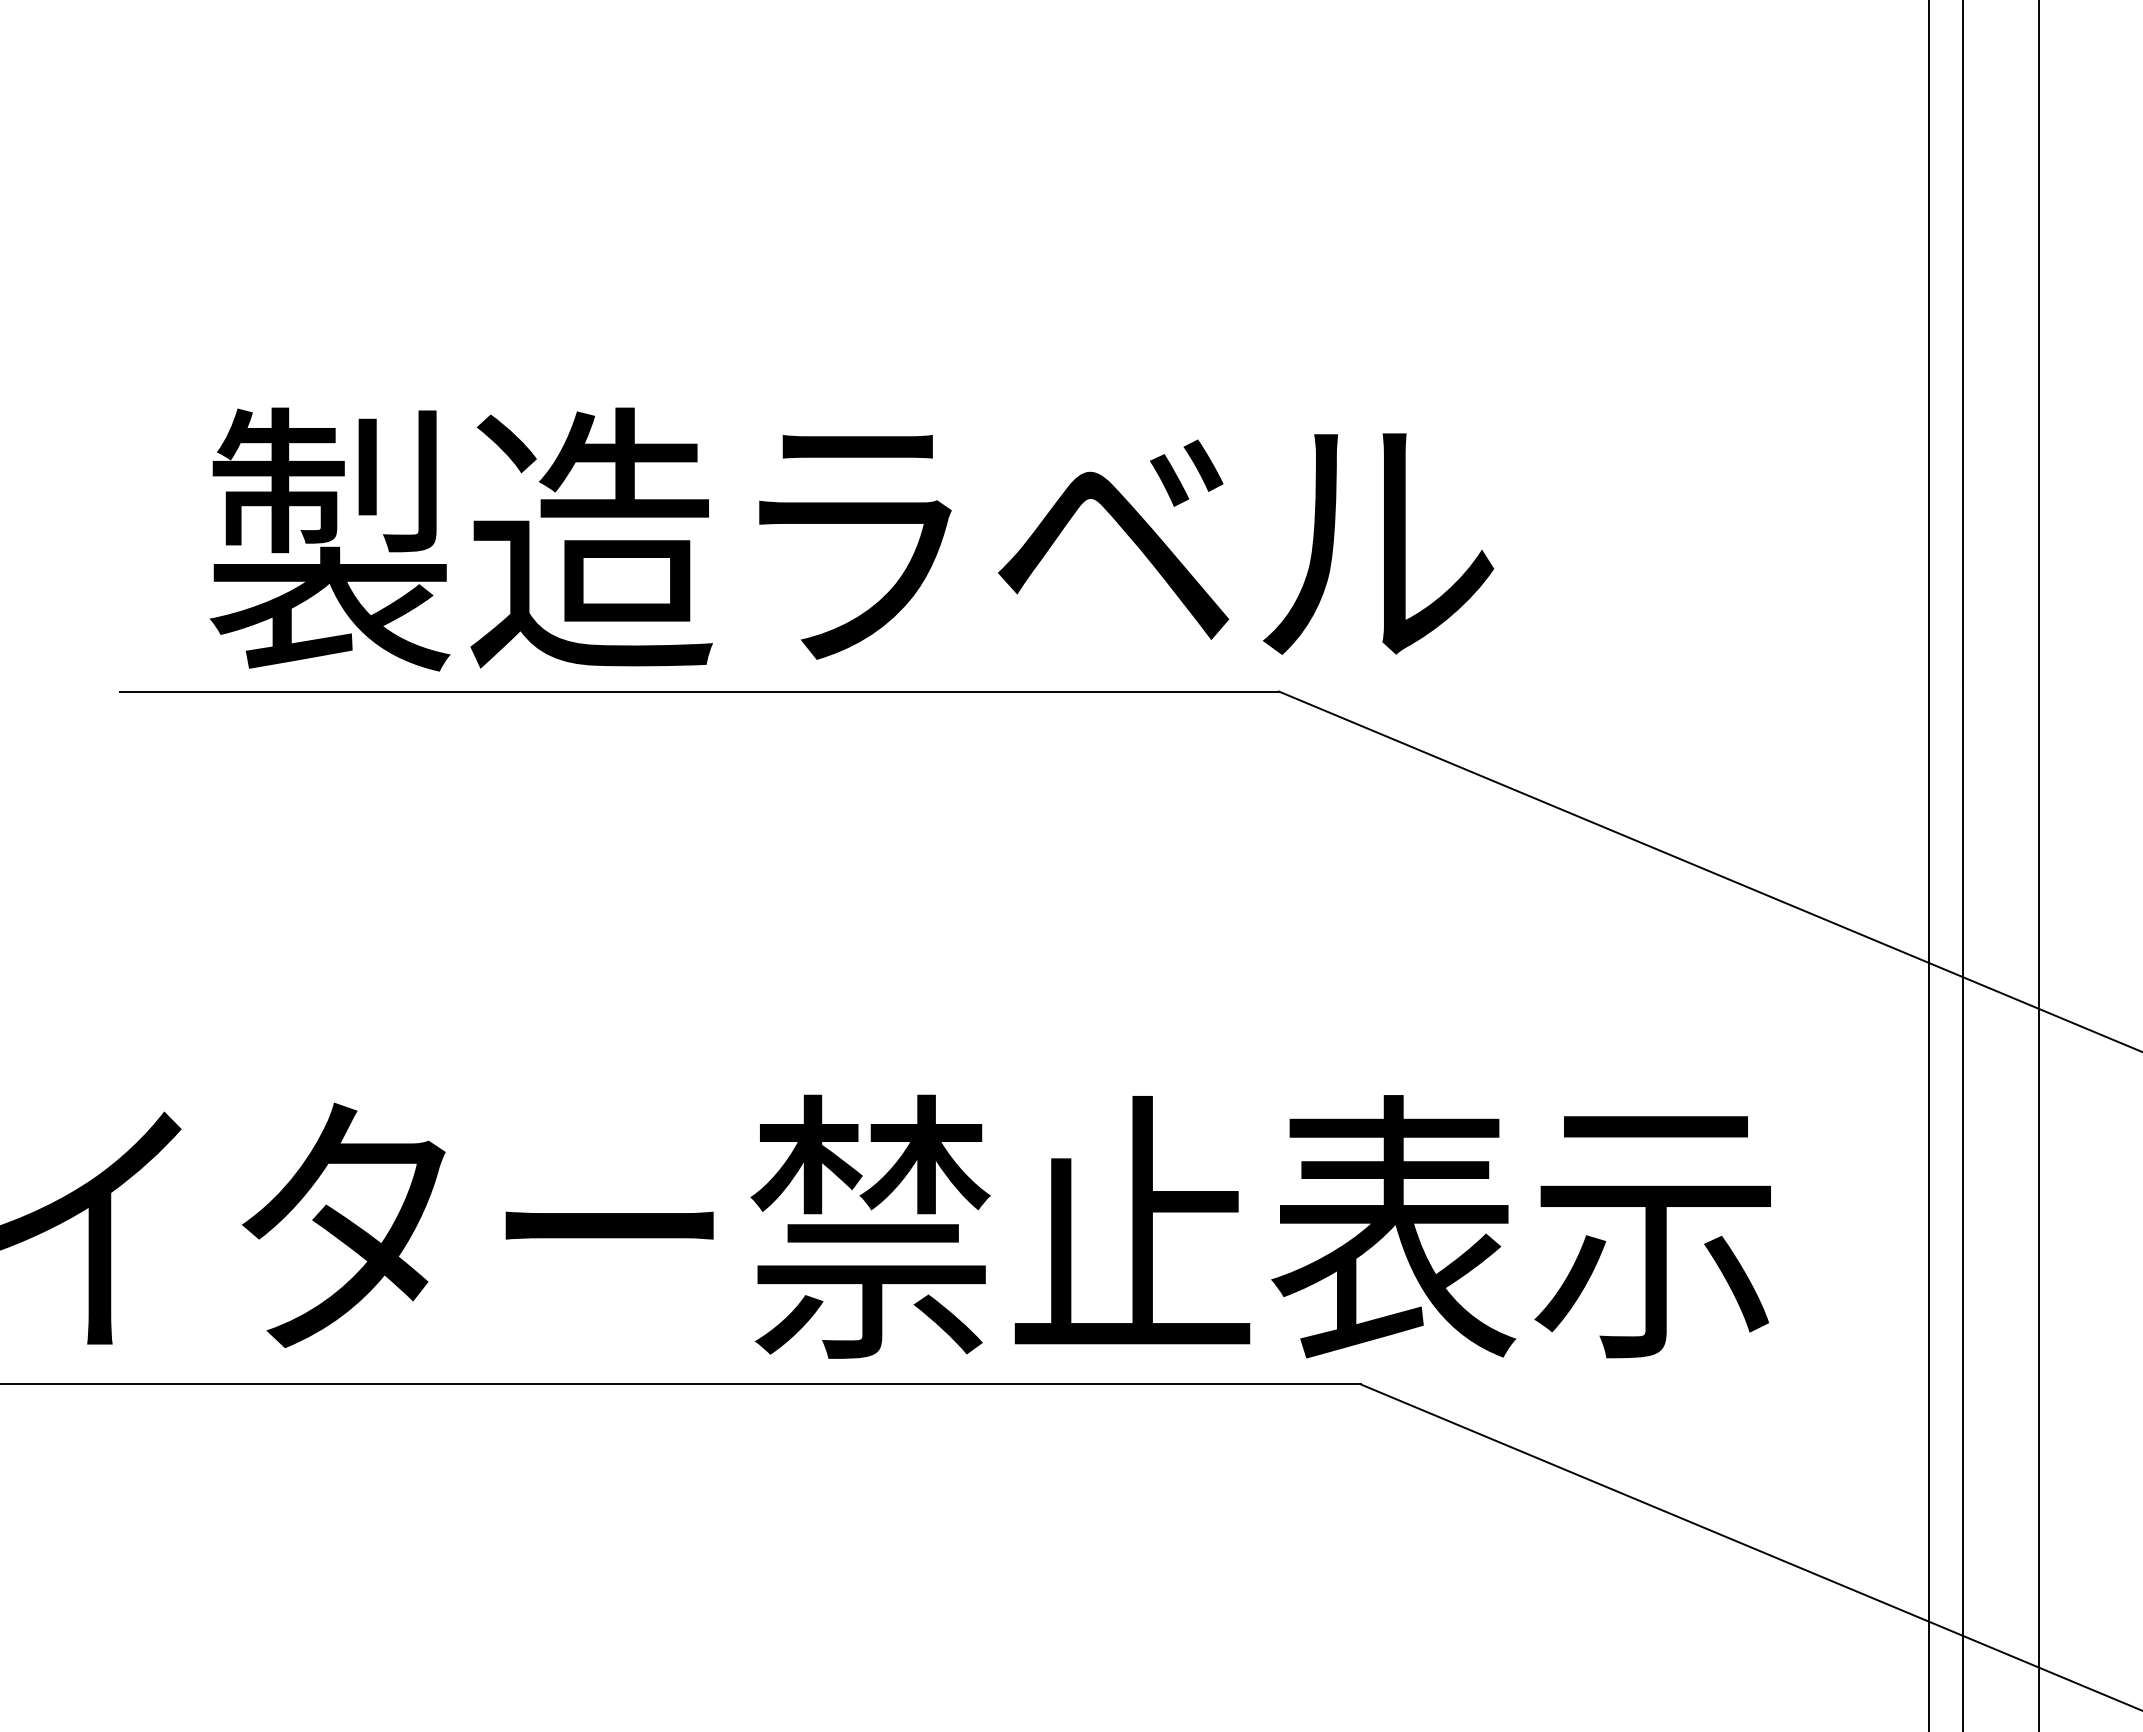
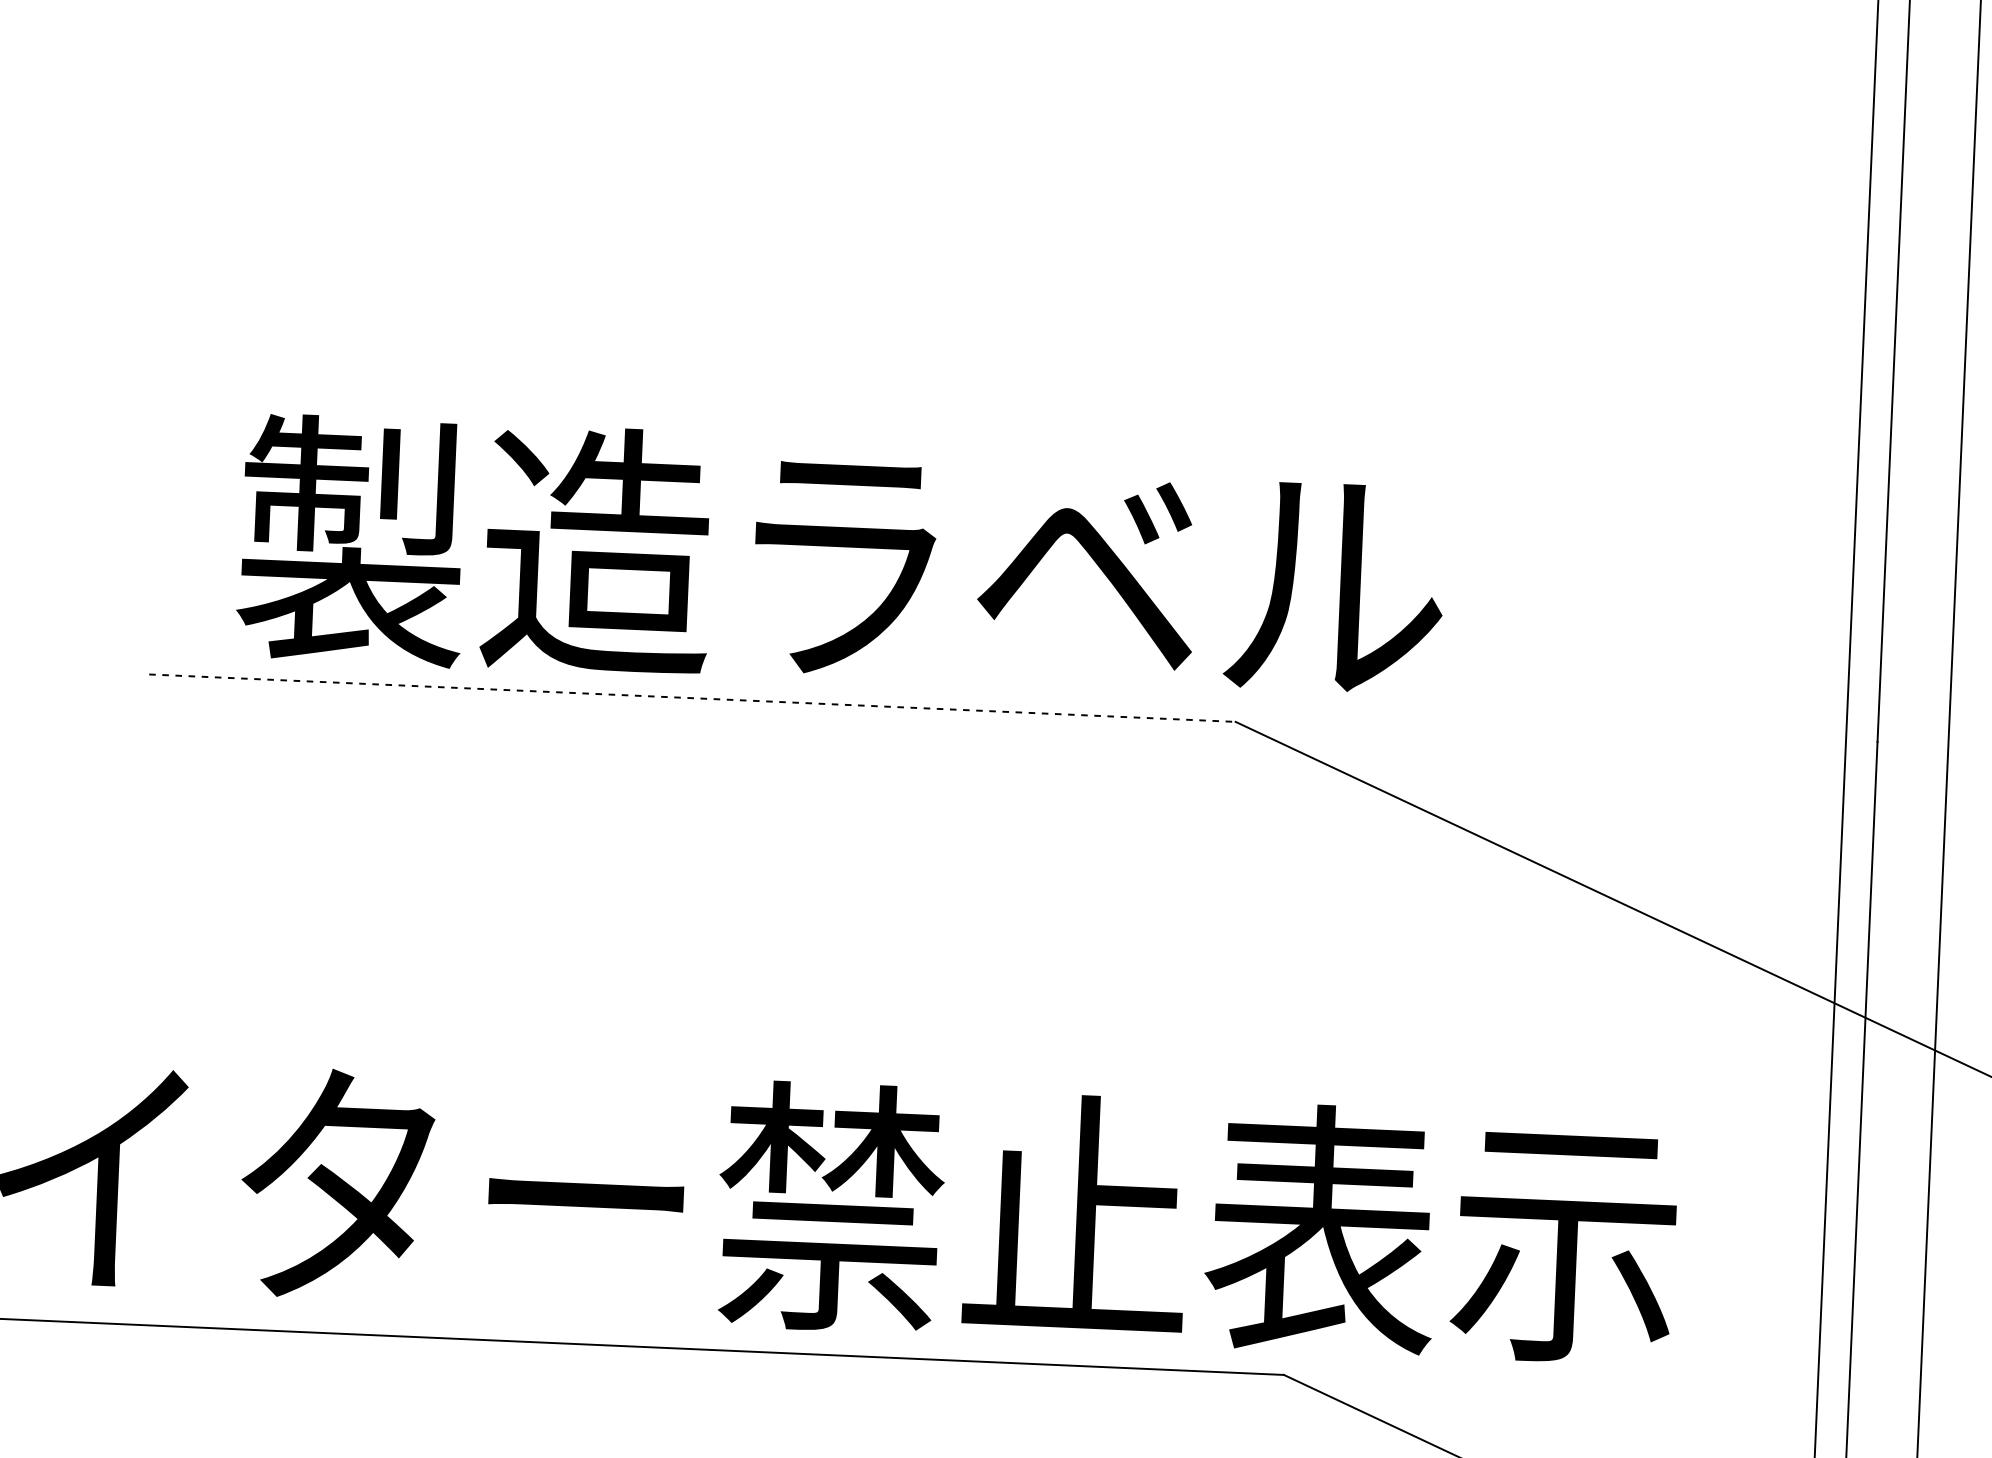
line: (700, 691) -> (693, 698), solid -> dashed

